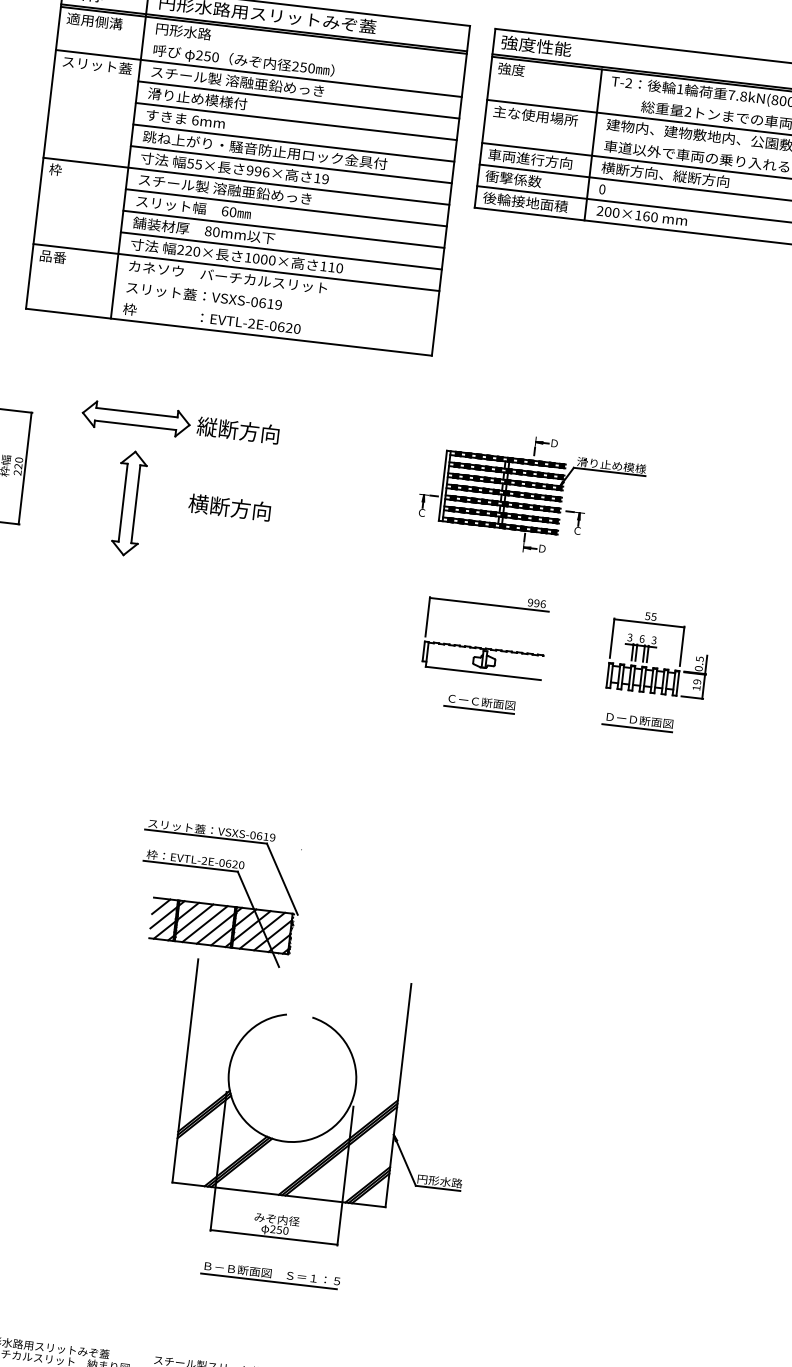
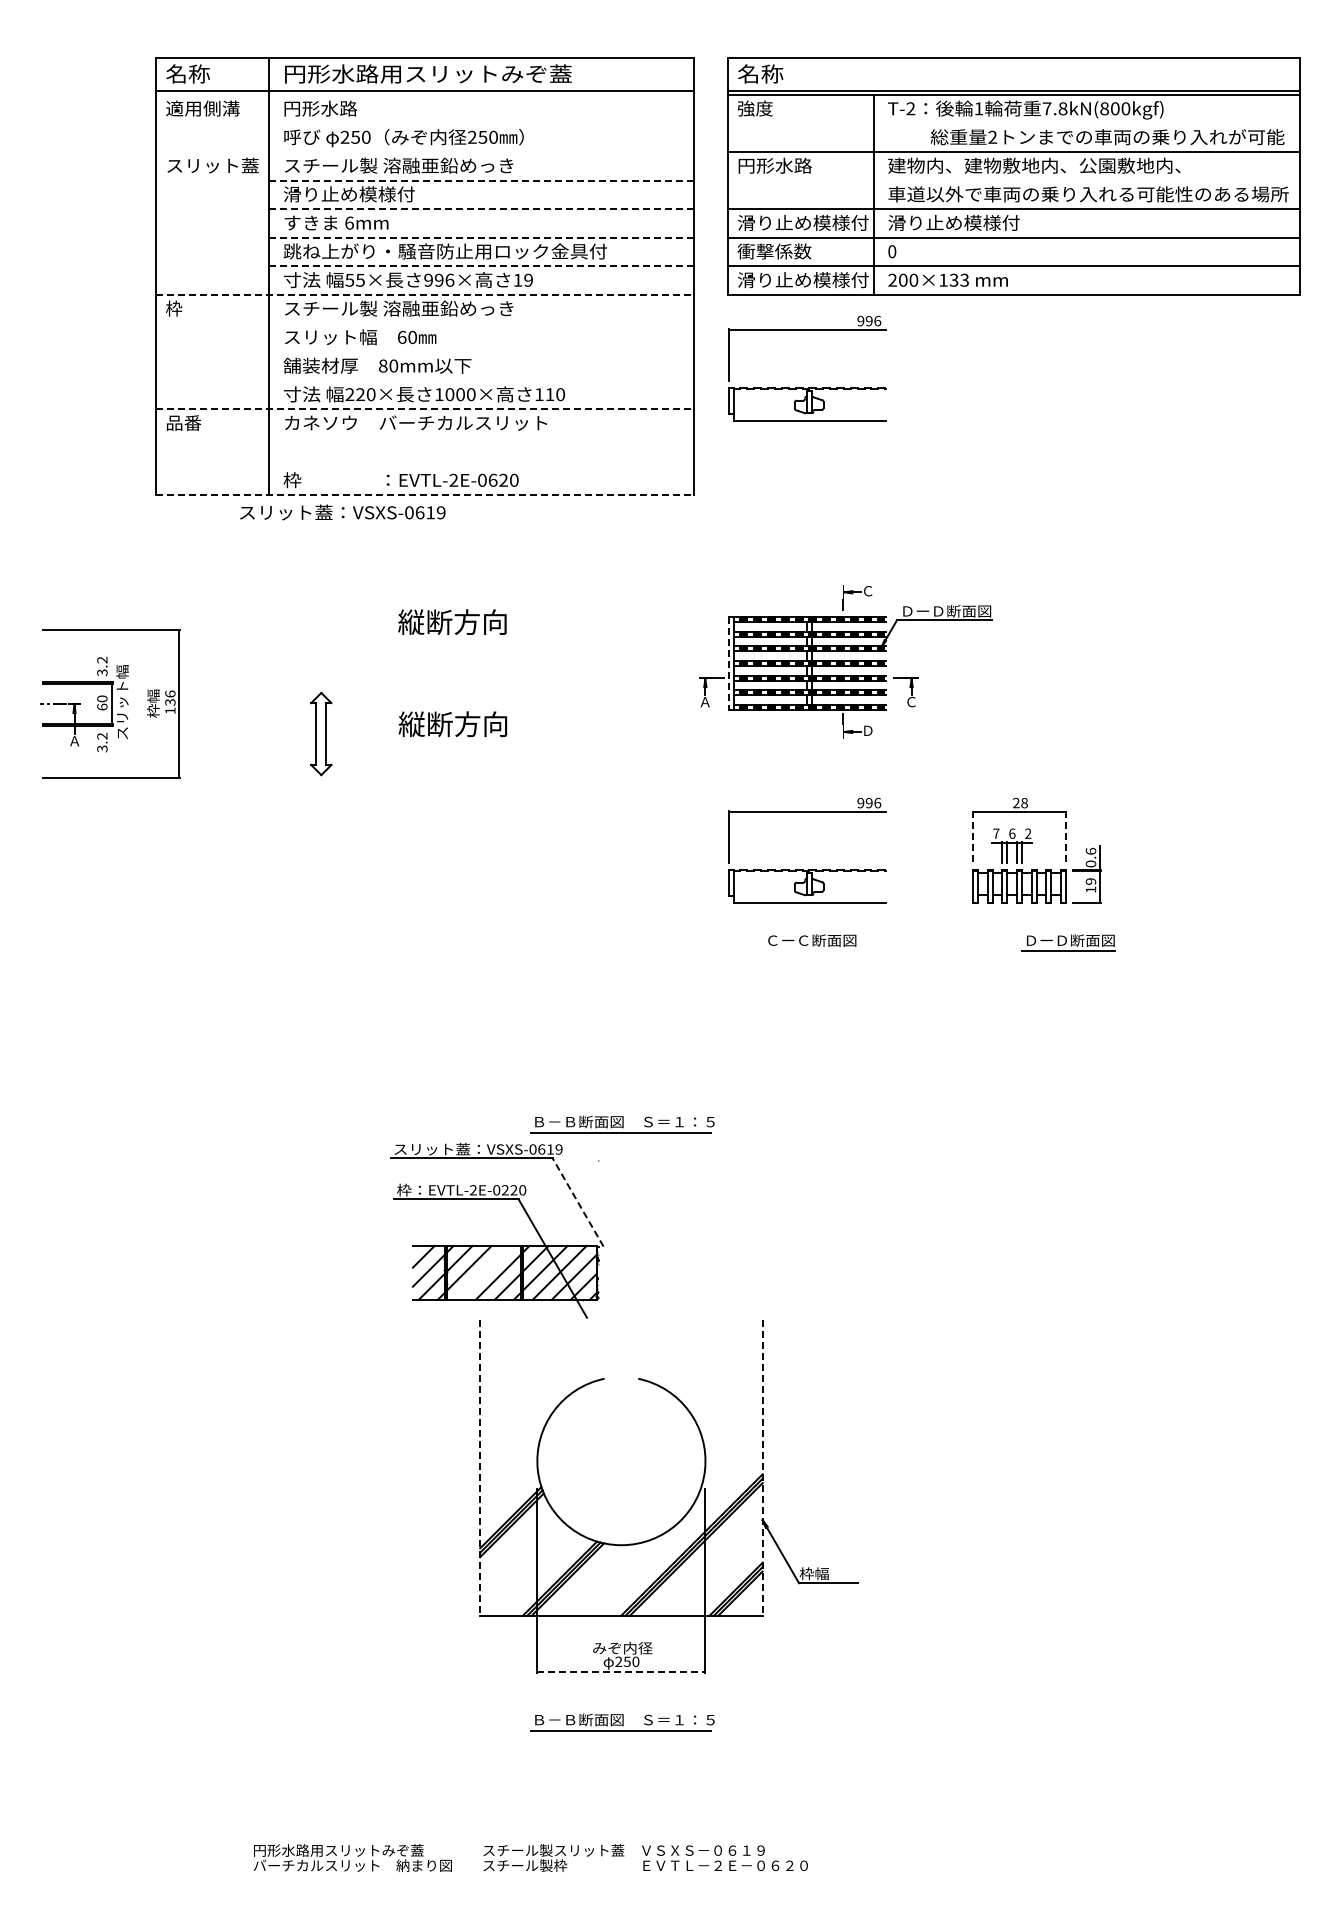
line: (263, 30) -> (425, 94), removed
text: (536, 45) -> (784, 73), 強度性能 -> 名称
line: (258, 73) -> (425, 152), removed
line: (298, 99) -> (481, 180), solid -> dashed
text: (535, 115) -> (793, 165), 主な使用場所 -> 円形水路
line: (296, 121) -> (481, 209), solid -> dashed
line: (293, 142) -> (481, 237), solid -> dashed
text: (537, 159) -> (803, 222), 車両進行方向 -> 滑り止め模様付
line: (291, 164) -> (481, 266), solid -> dashed
text: (665, 174) -> (972, 222), 横断方向、縦断方向 -> 滑り止め模様付
line: (246, 180) -> (425, 294), solid -> dashed
text: (532, 203) -> (802, 280), 後輪接地面積 -> 滑り止め模様付
line: (286, 207) -> (481, 323), removed
text: (649, 216) -> (958, 279), 200×160 -> 200×133
line: (283, 229) -> (481, 352), removed
line: (281, 250) -> (481, 380), removed
line: (236, 267) -> (425, 409), solid -> dashed
part: (527, 284) -> (808, 387), added
text: (204, 296) -> (342, 512), moved
line: (228, 332) -> (425, 495), solid -> dashed
part: (136, 419) -> (317, 622), removed
text: (554, 443) -> (868, 591), Ｄ -> Ｃ
text: (611, 464) -> (945, 610), 滑り止め模様 -> ＤーＤ断面図
text: (18, 466) -> (170, 702), 220 -> 136
line: (442, 485) -> (728, 663), solid -> dashed
part: (129, 503) -> (321, 733), size x0.6
text: (198, 504) -> (411, 724), 横断方向 -> 縦断方向
text: (421, 512) -> (704, 701), Ｃ -> Ａ
text: (651, 616) -> (1020, 802), 55 -> 28
text: (630, 637) -> (996, 833), 3 -> 7
line: (612, 638) -> (973, 837), solid -> dashed
text: (654, 640) -> (1028, 833), 3 -> 2
line: (681, 646) -> (1065, 837), solid -> dashed
text: (699, 658) -> (1090, 850), 0.5 -> 0.6
line: (478, 710) -> (809, 951), removed
part: (638, 721) -> (1068, 942), moved
part: (322, 824) -> (622, 1124), added
text: (227, 863) -> (504, 1190), EVTL-2E-0620 -> EVTL-2E-0220
line: (282, 878) -> (577, 1201), solid -> dashed
line: (204, 923) -> (483, 1272), removed
line: (185, 1070) -> (480, 1467), solid -> dashed
line: (398, 1095) -> (762, 1467), solid -> dashed
text: (439, 1181) -> (829, 1573), 円形水路 -> 枠幅
line: (274, 1237) -> (621, 1672), solid -> dashed

